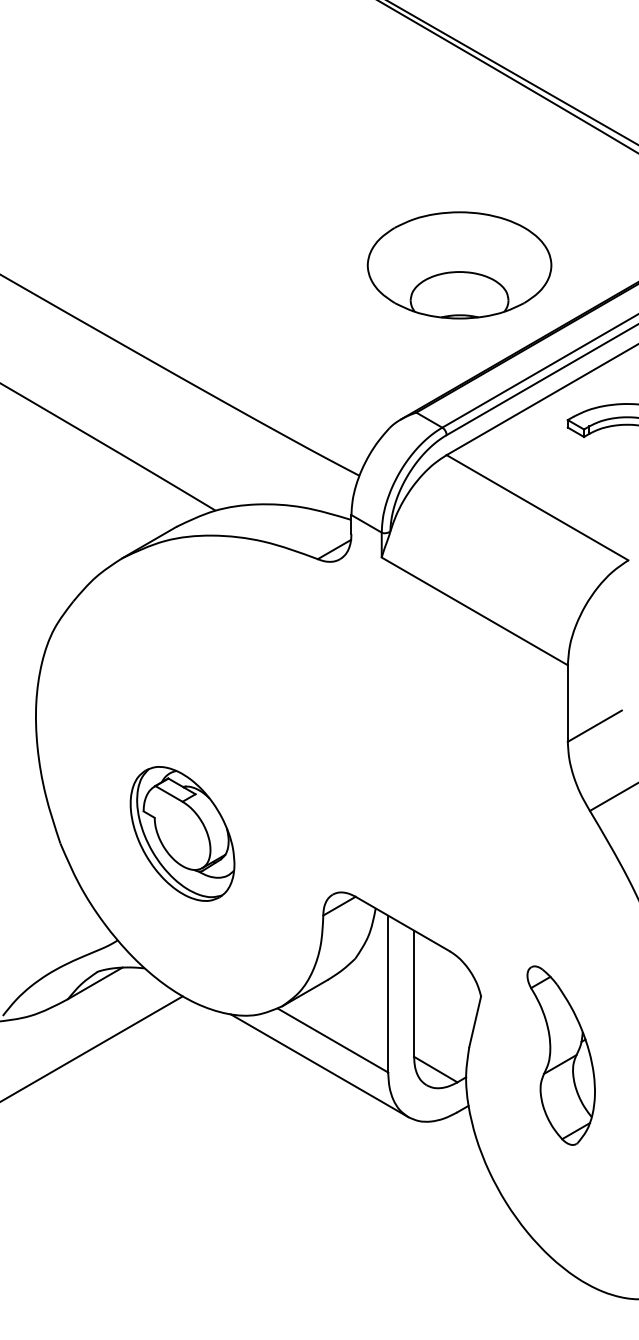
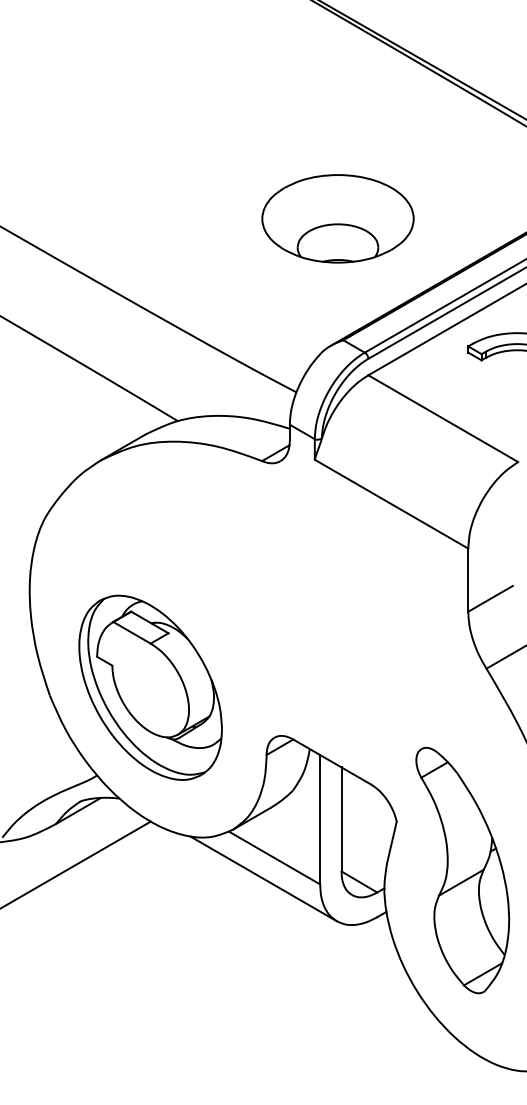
part: (458, 264) -> (337, 218), moved
part: (182, 833) -> (150, 687), size x1.67
part: (560, 1055) -> (462, 870), size x1.67

